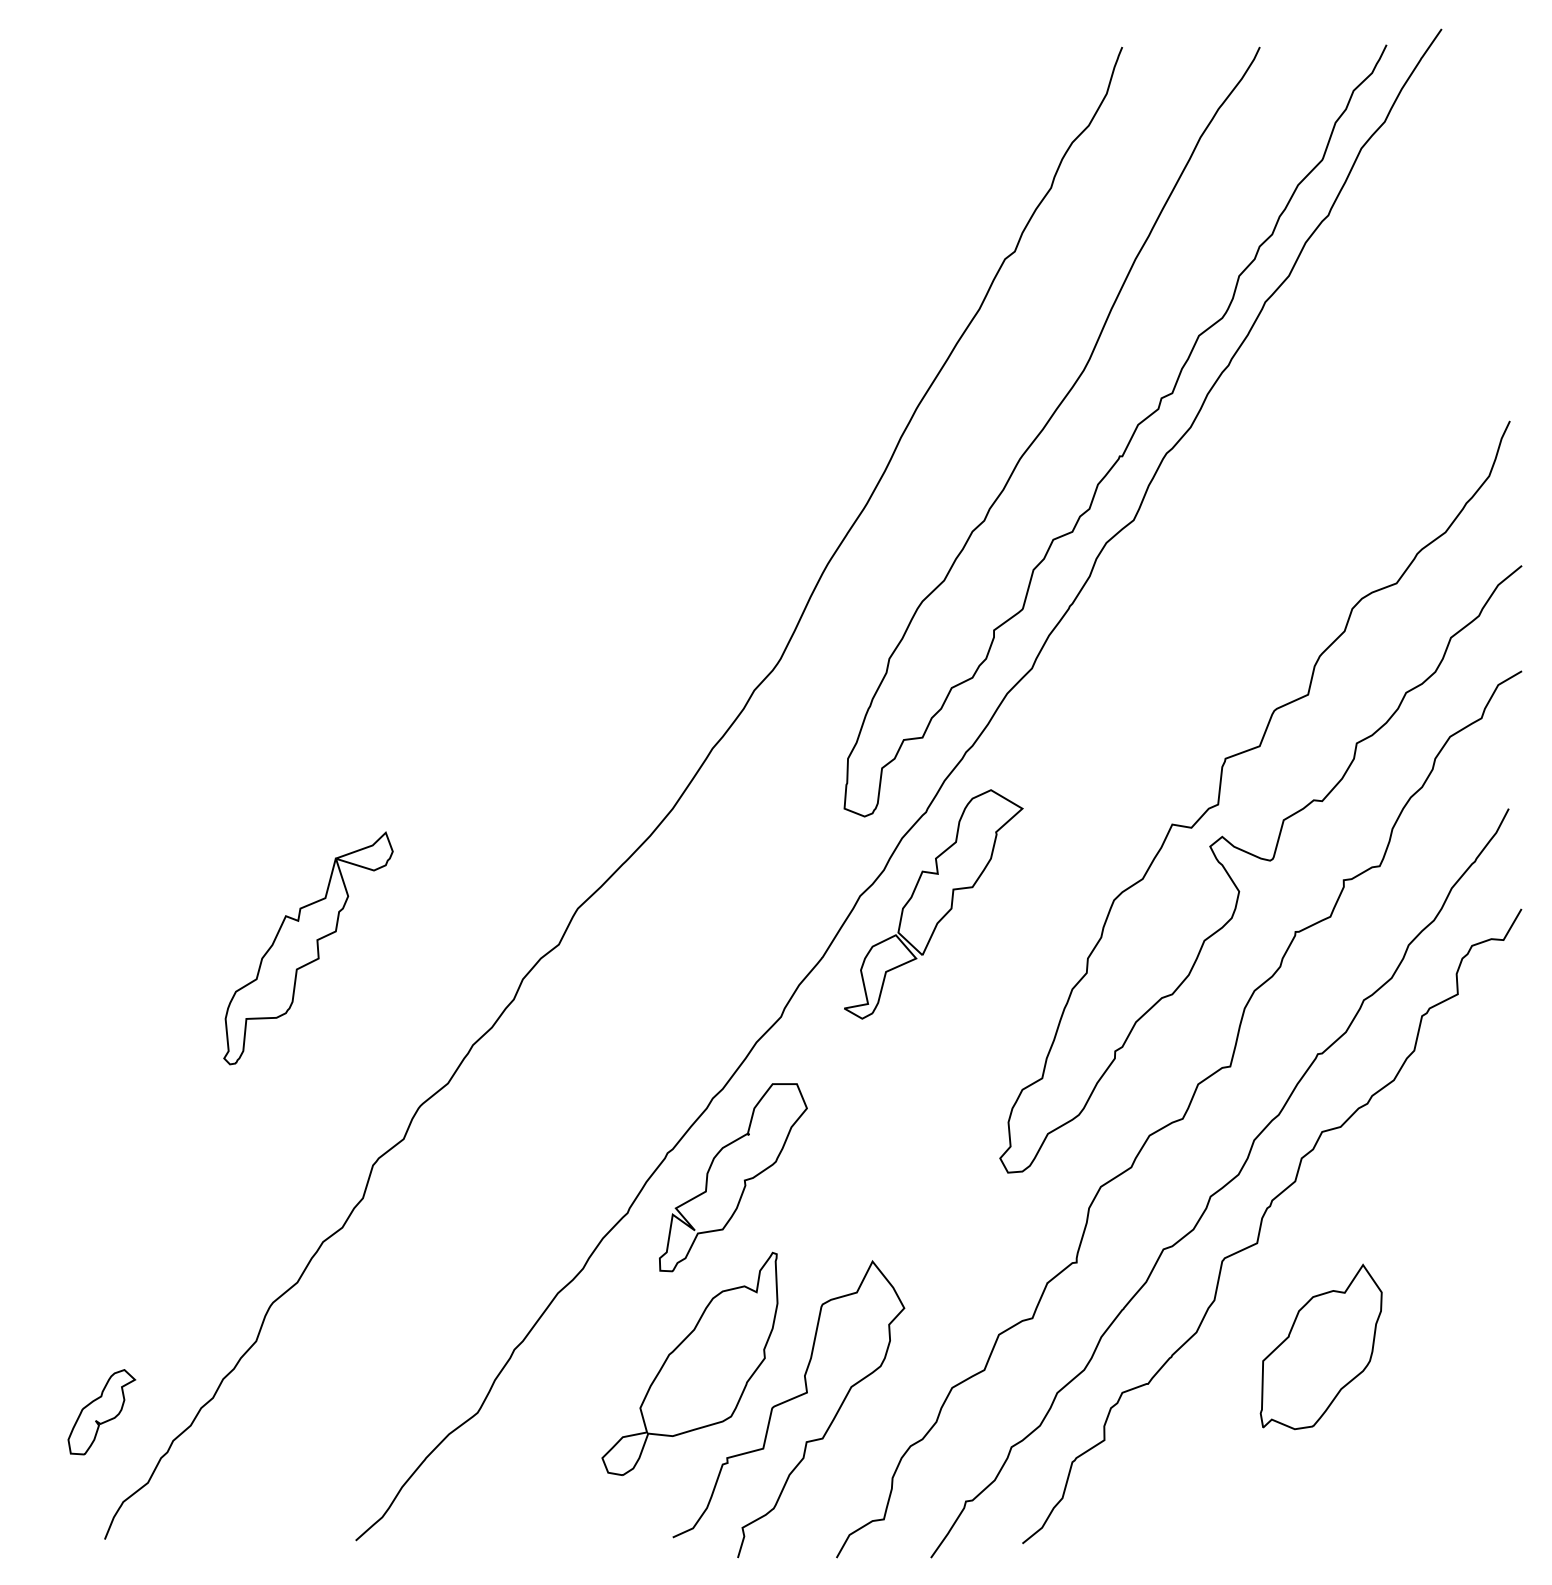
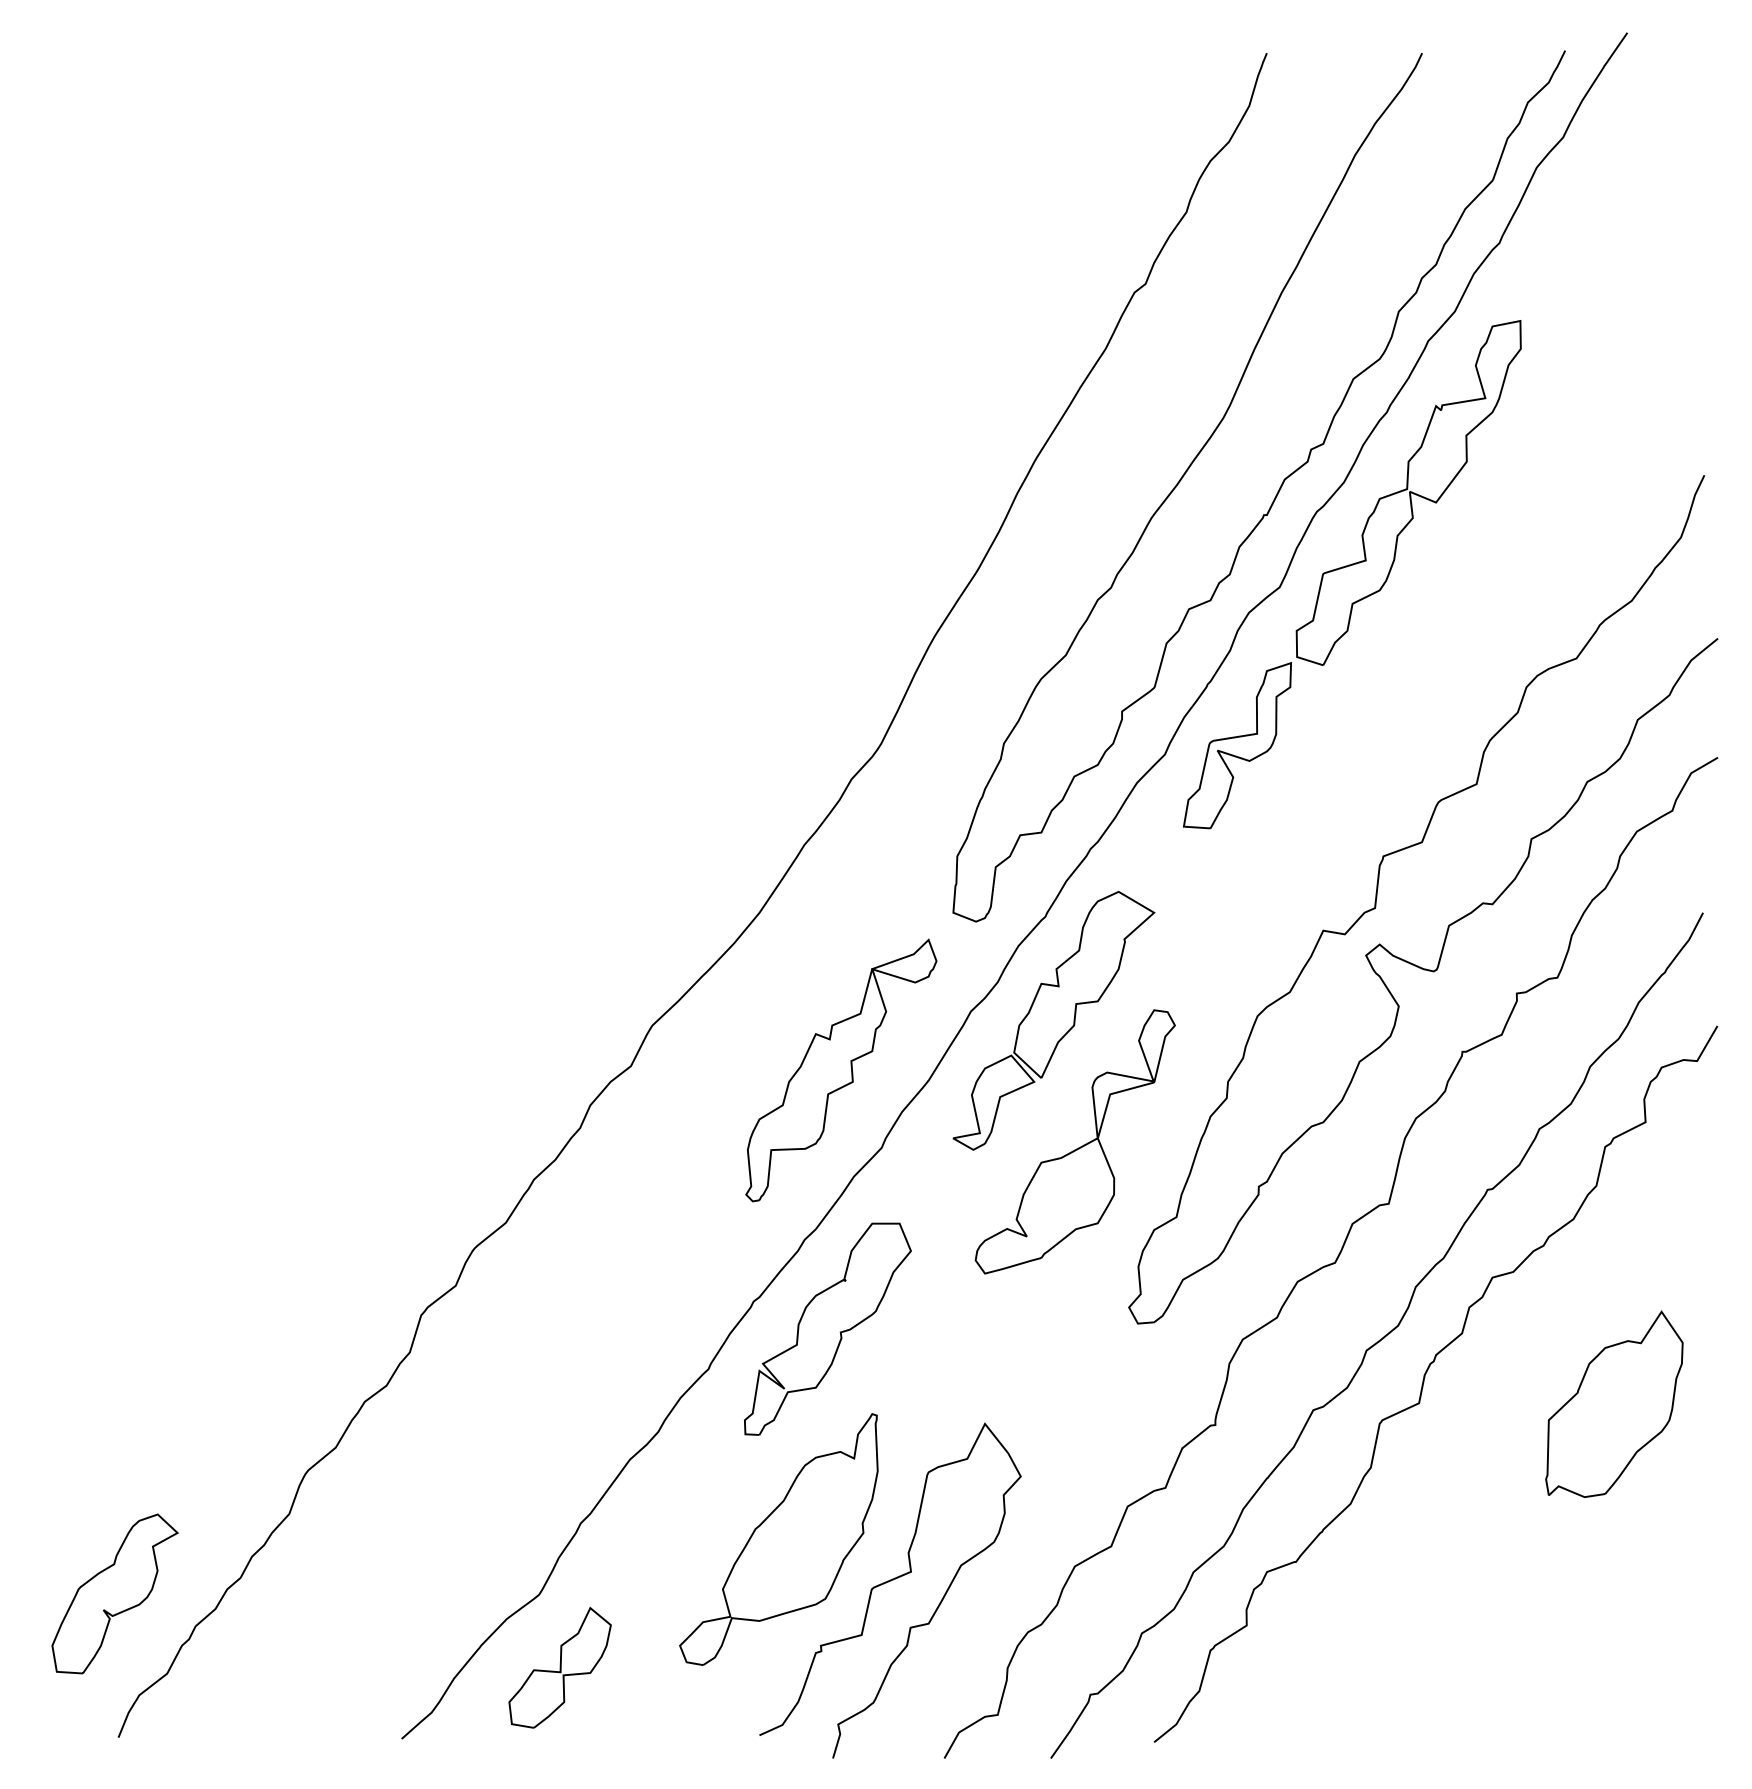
part: (1198, 508) -> (1352, 574), added
part: (308, 948) -> (841, 1070), moved
part: (955, 1016) -> (1078, 1147), added
part: (1321, 1346) -> (1614, 1403), moved
part: (101, 1411) -> (114, 1593), size x1.67
part: (495, 1477) -> (559, 1667), added

